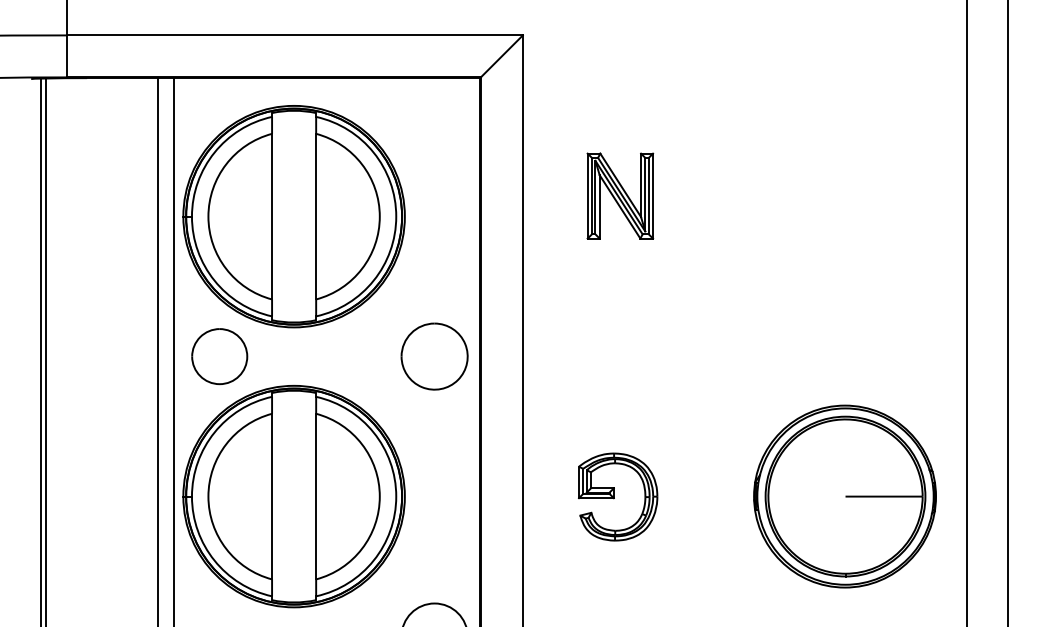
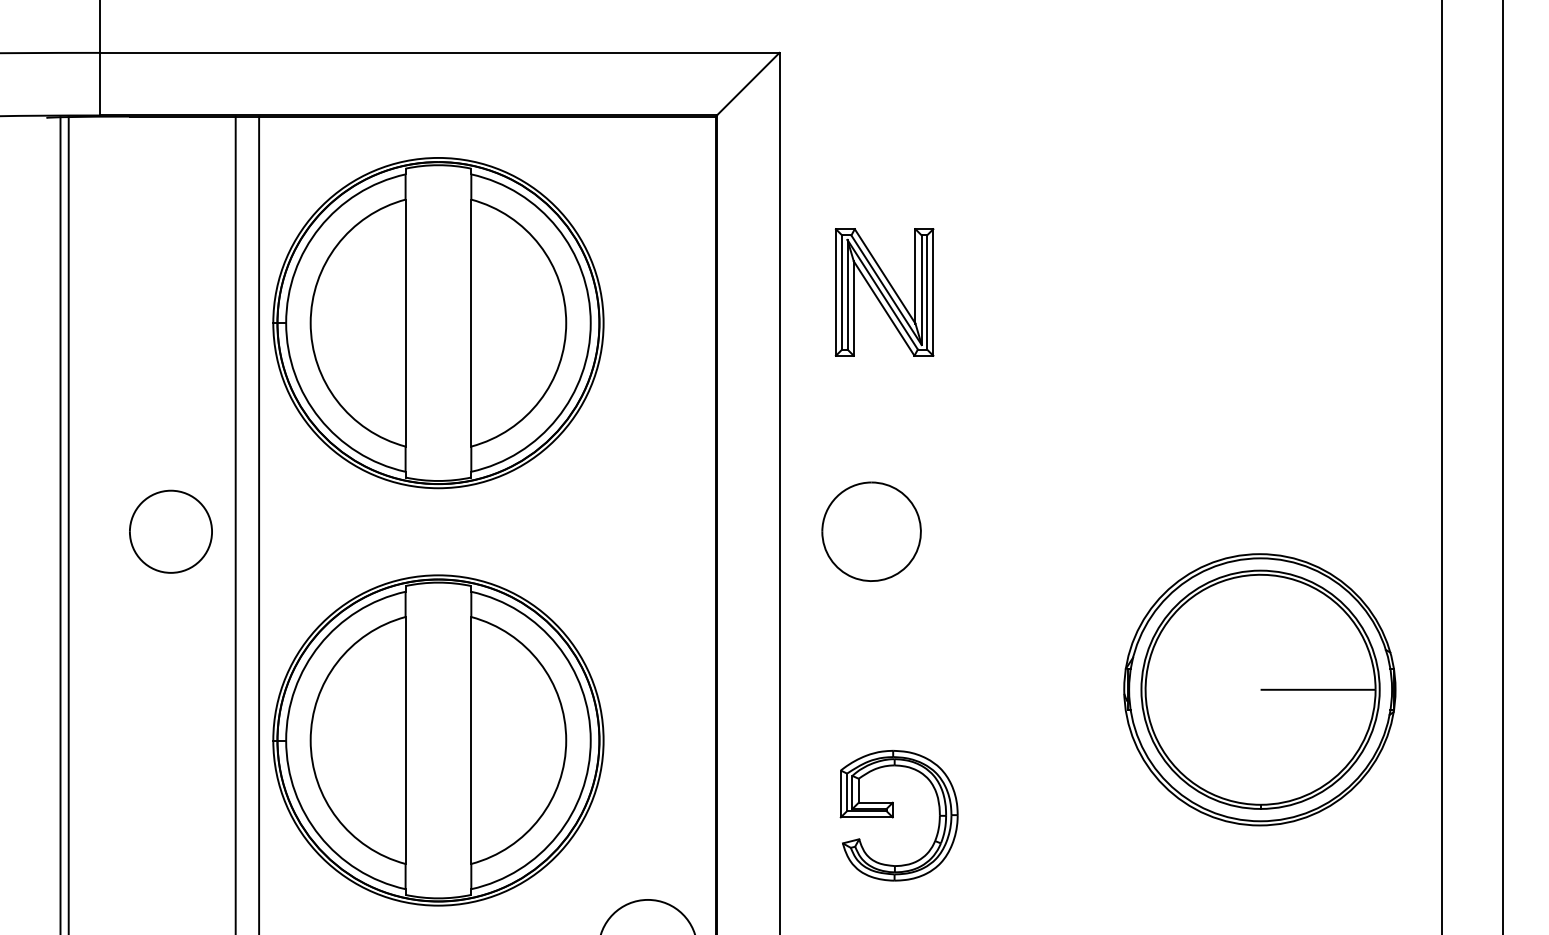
part: (620, 195) -> (884, 291), moved
part: (219, 356) -> (170, 531), moved
part: (434, 356) -> (871, 531), moved
part: (618, 496) -> (899, 814), moved
part: (844, 496) -> (1259, 689), moved

